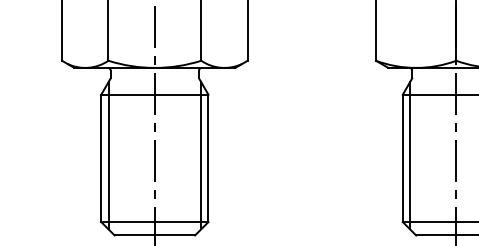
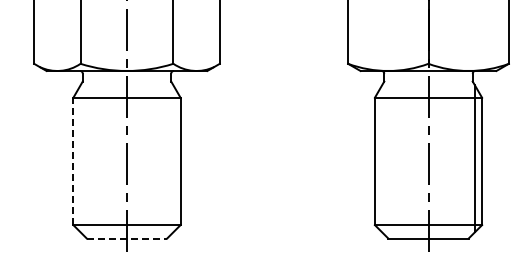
line: (108, 155) -> (80, 158), removed
line: (201, 155) -> (173, 158), removed
line: (410, 155) -> (382, 158), removed
line: (101, 158) -> (73, 161), solid -> dashed
line: (155, 235) -> (127, 238), solid -> dashed

